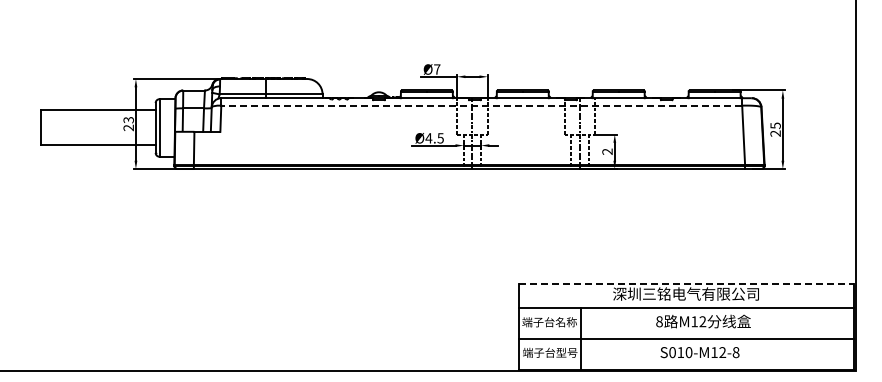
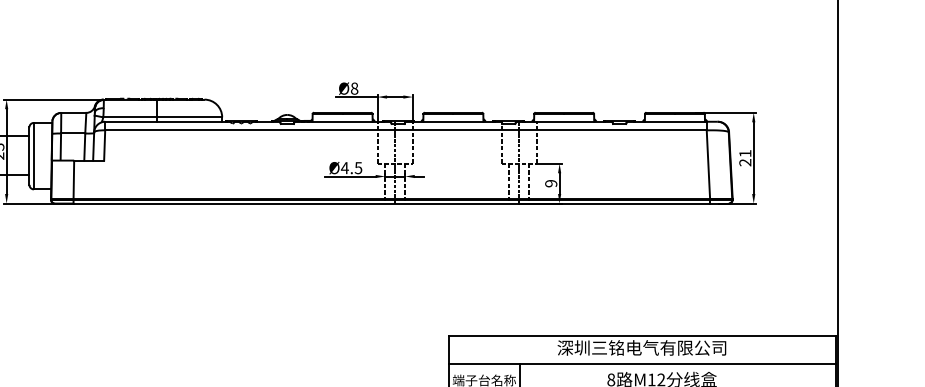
text: (437, 69) -> (354, 88), Ø7 -> Ø8
line: (481, 105) -> (405, 130), dashed -> solid
text: (775, 125) -> (745, 153), 25 -> 21
text: (607, 151) -> (551, 183), 2 -> 9
line: (686, 283) -> (642, 335), dashed -> solid

